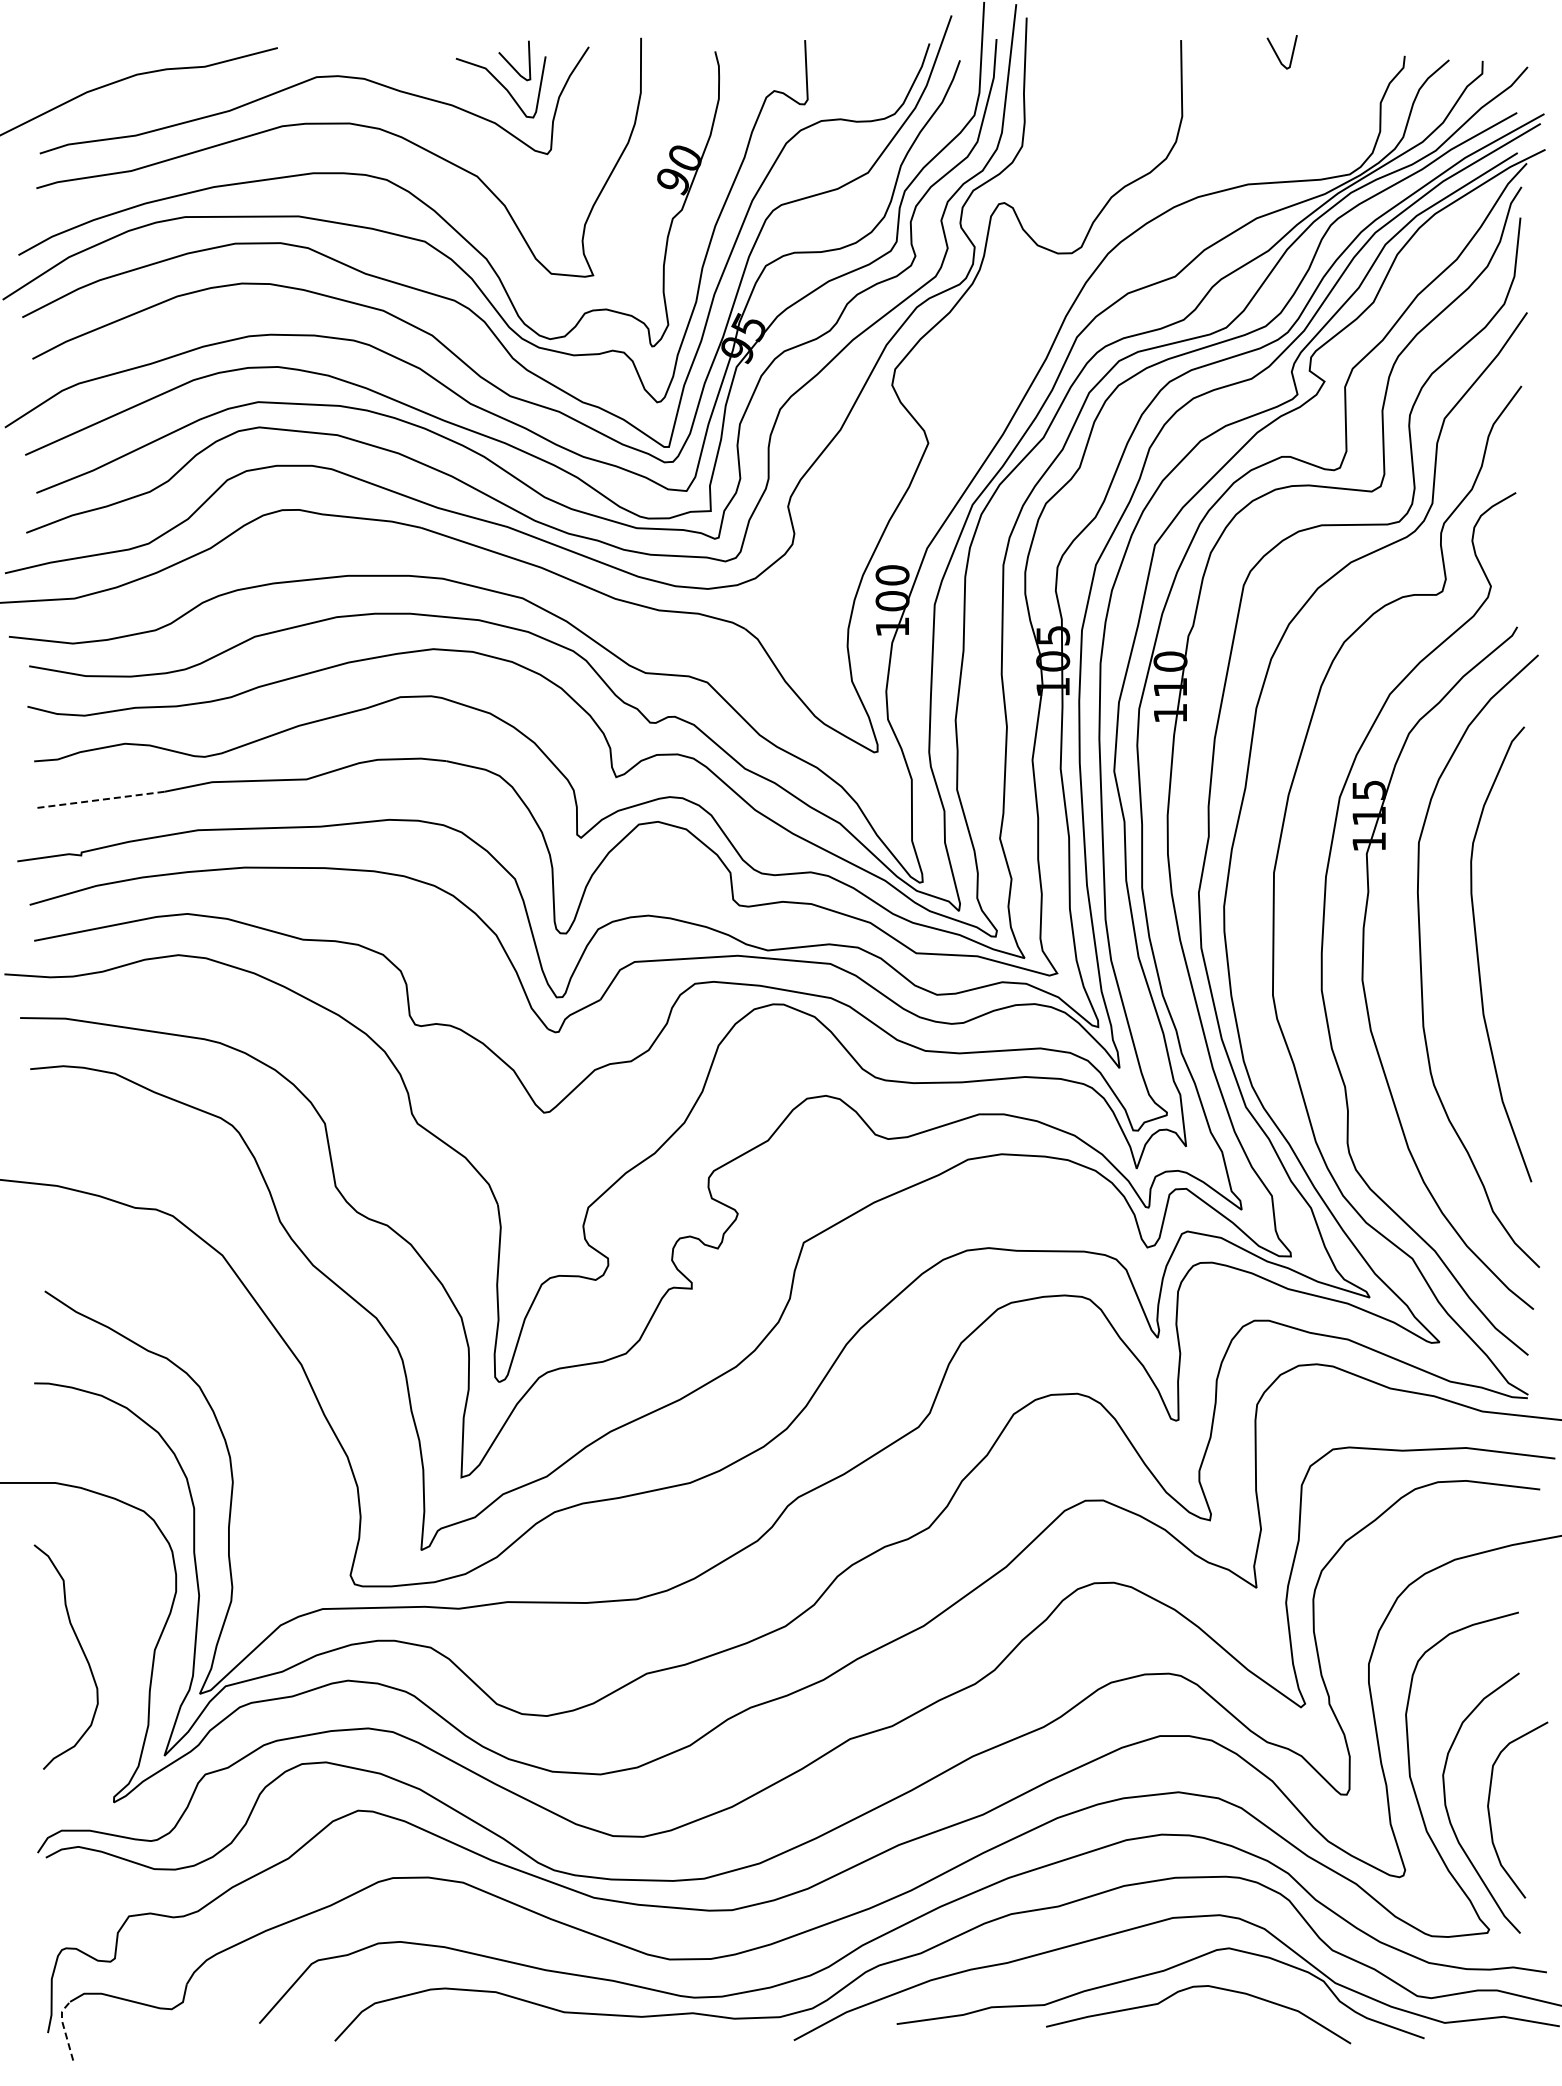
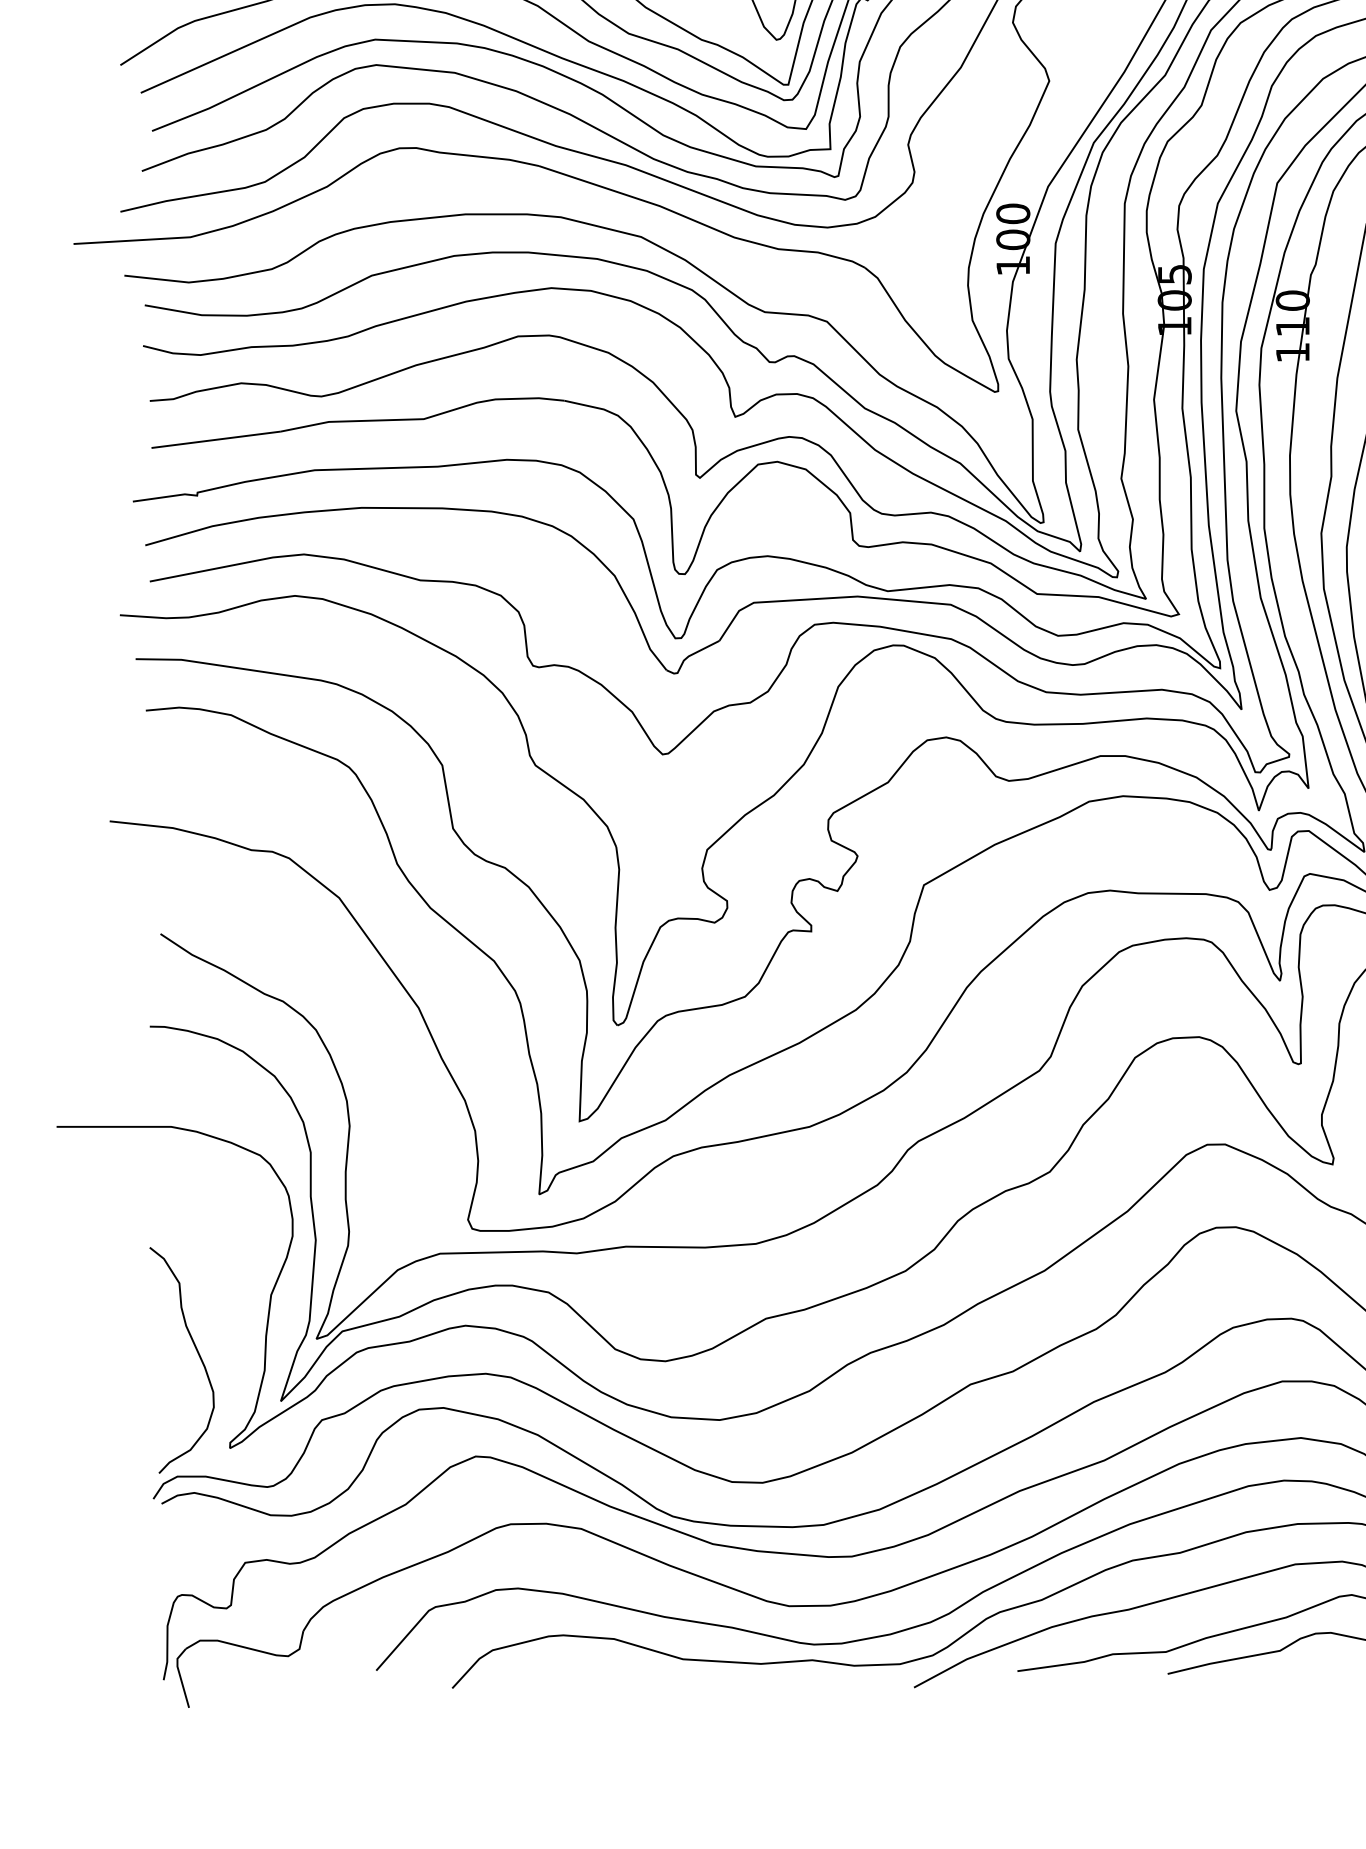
line: (100, 799) -> (216, 439), dashed -> solid
curve: (80, 1648) -> (196, 1351), moved
line: (64, 2029) -> (180, 1676), dashed -> solid

